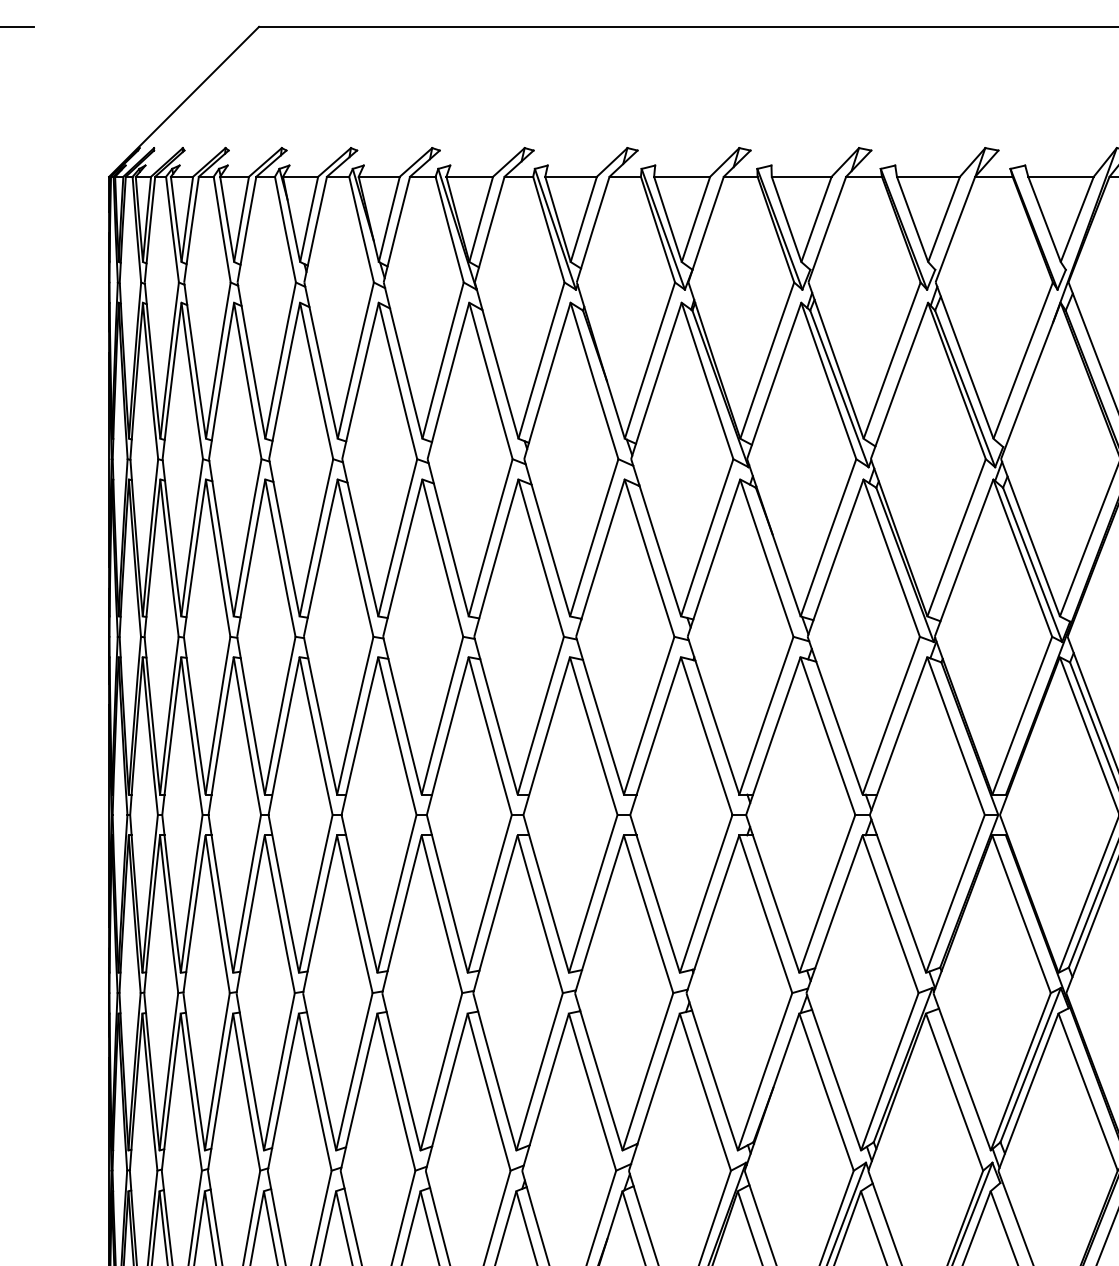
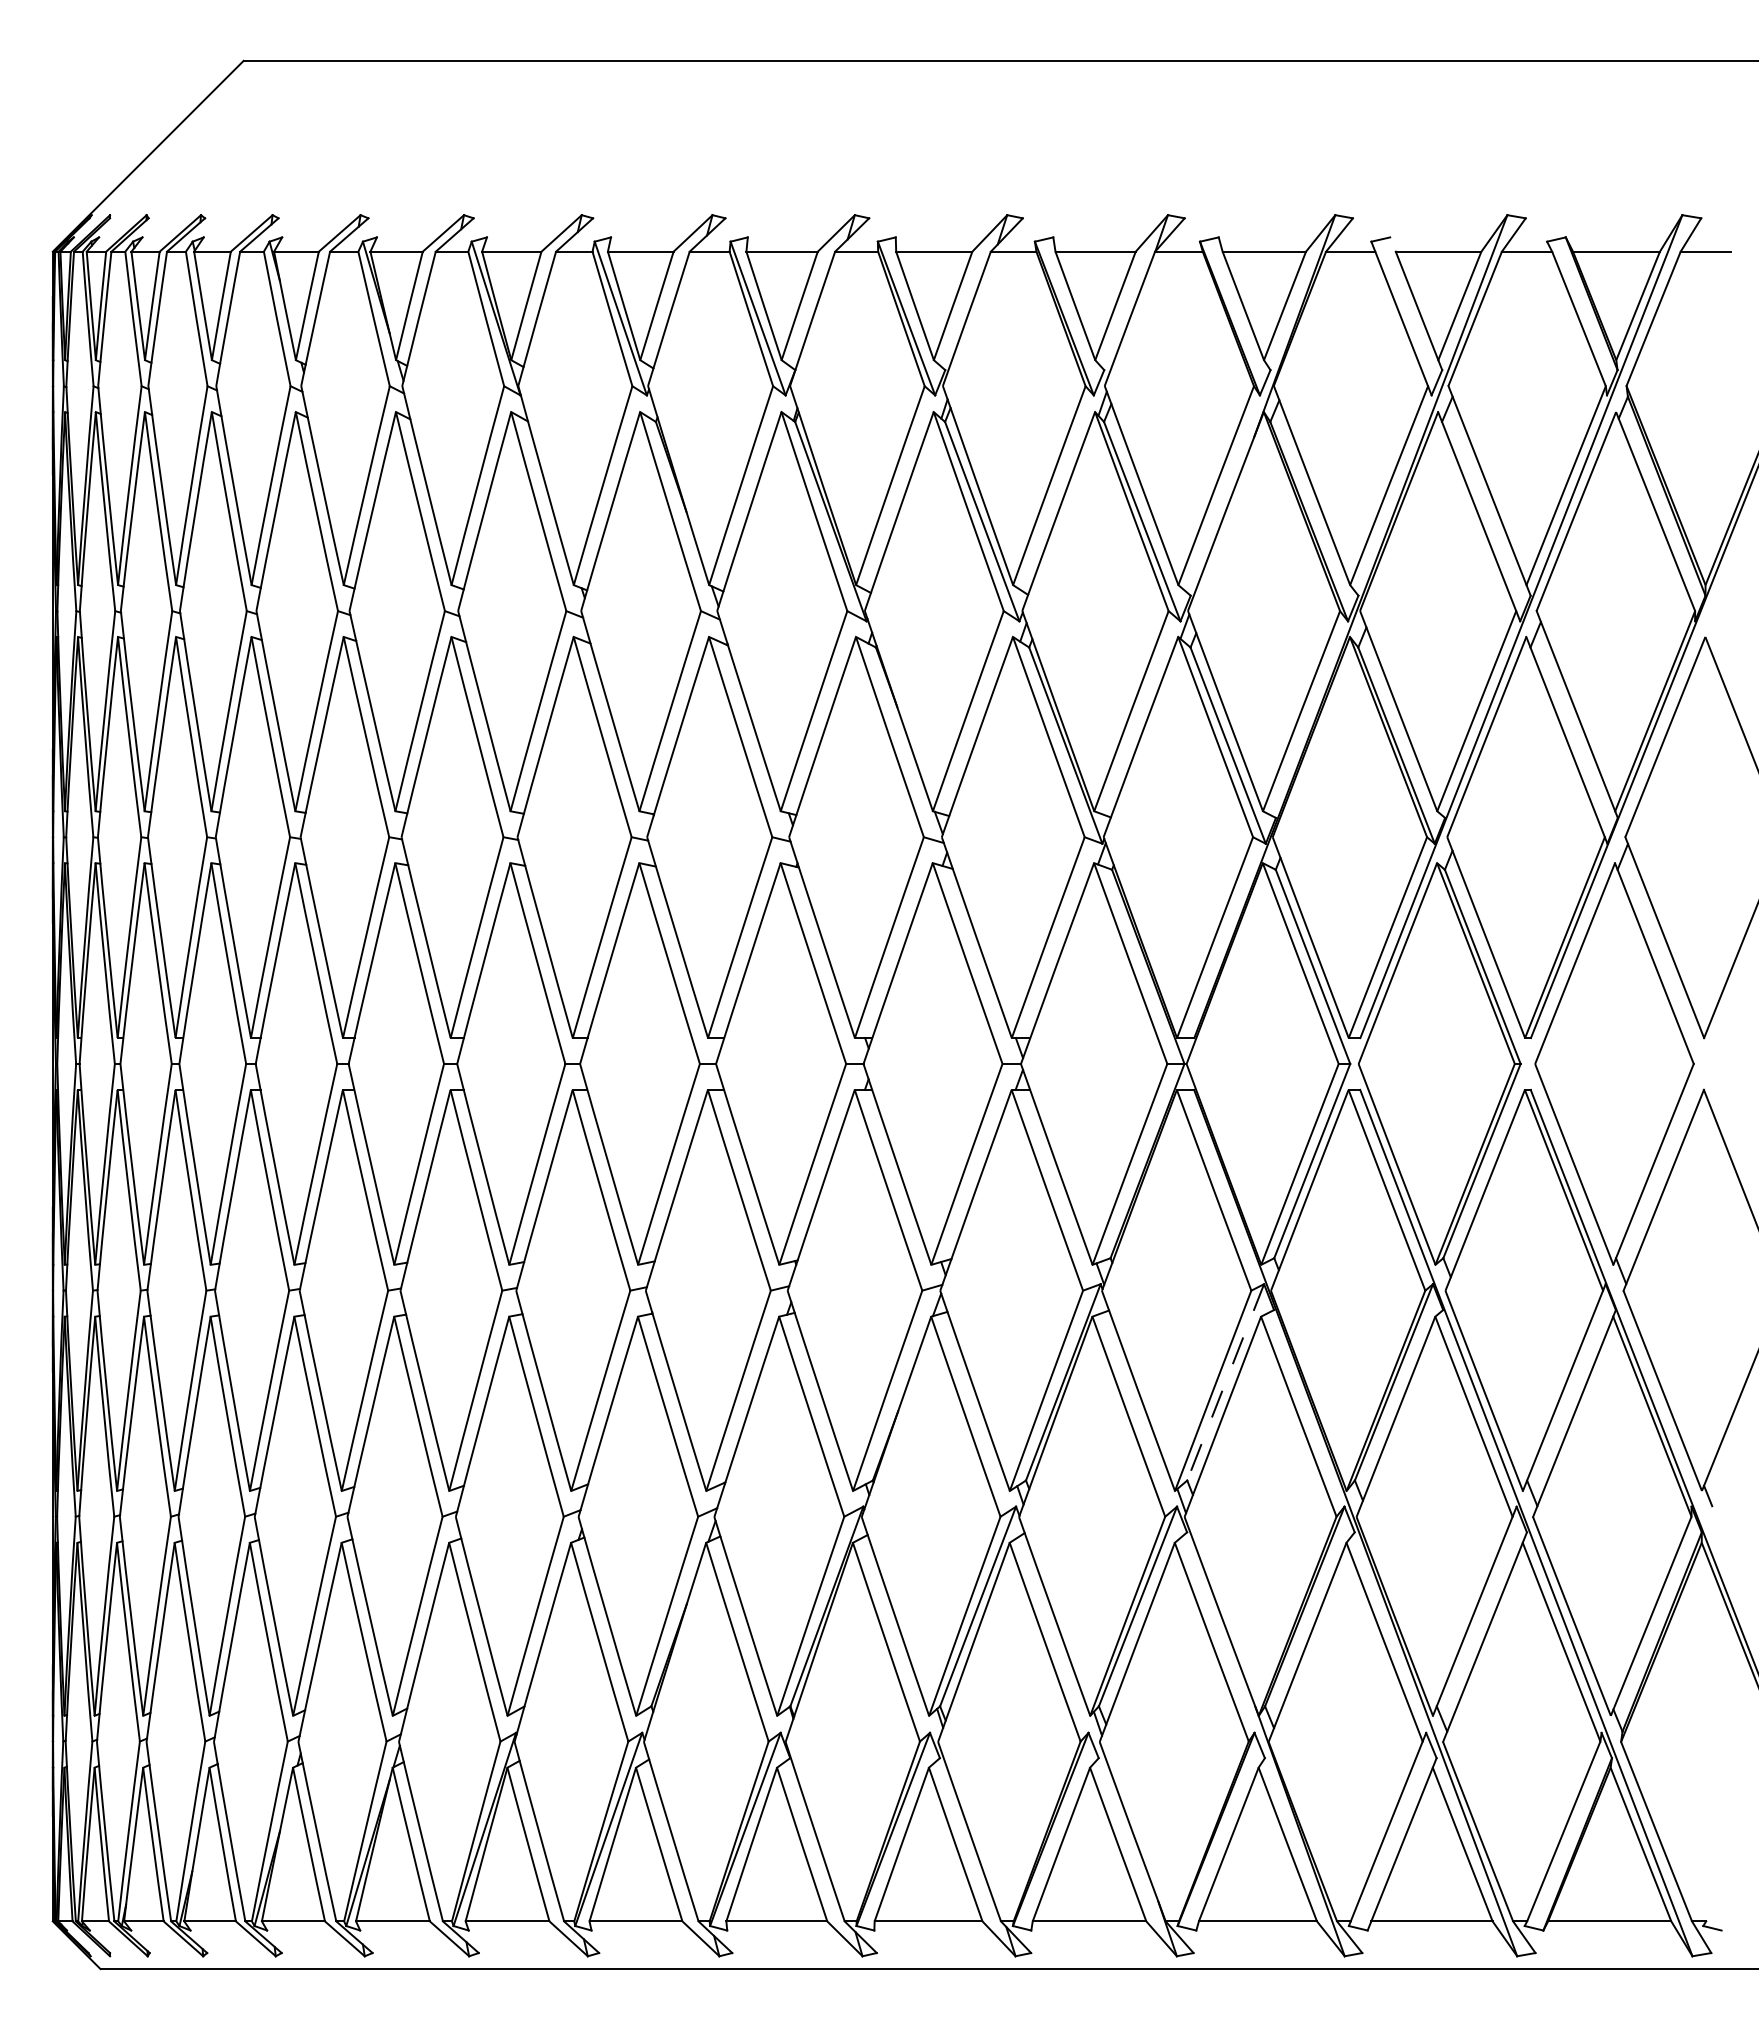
line: (1030, 1065) -> (1225, 1382), solid -> dashed

